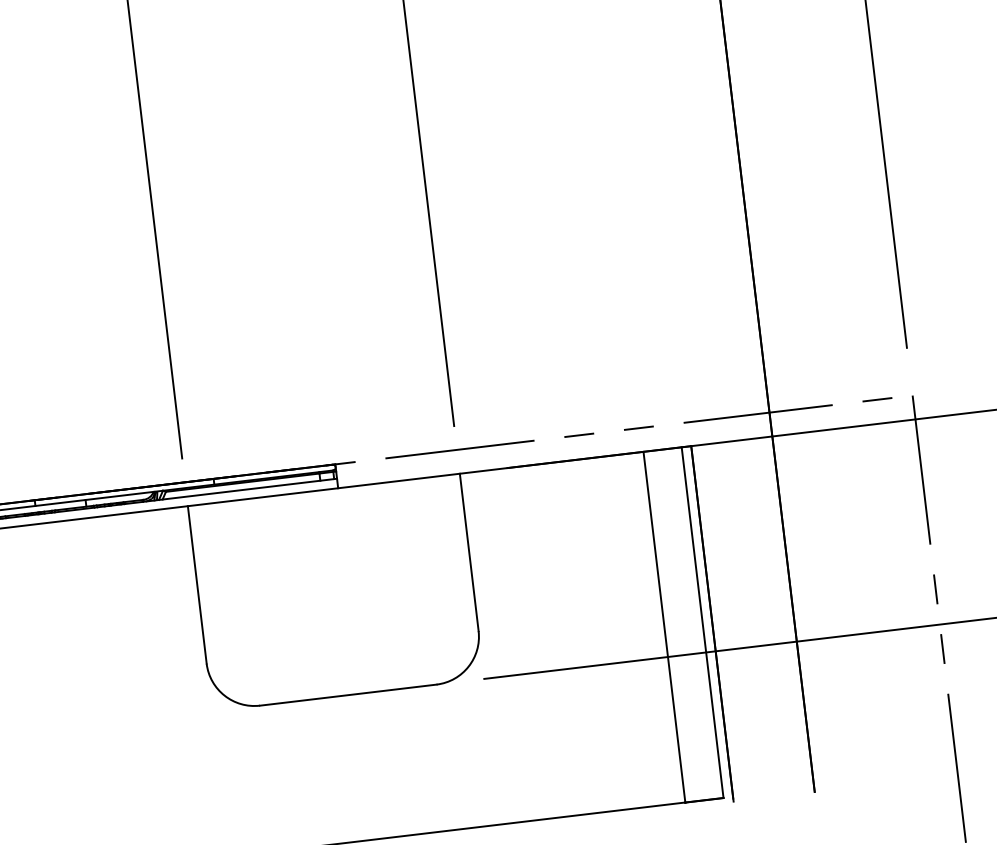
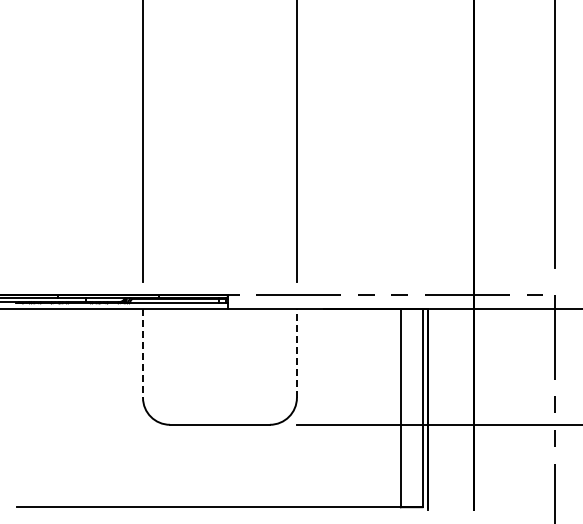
line: (468, 553) -> (296, 353), solid -> dashed
line: (198, 585) -> (143, 353), solid -> dashed

